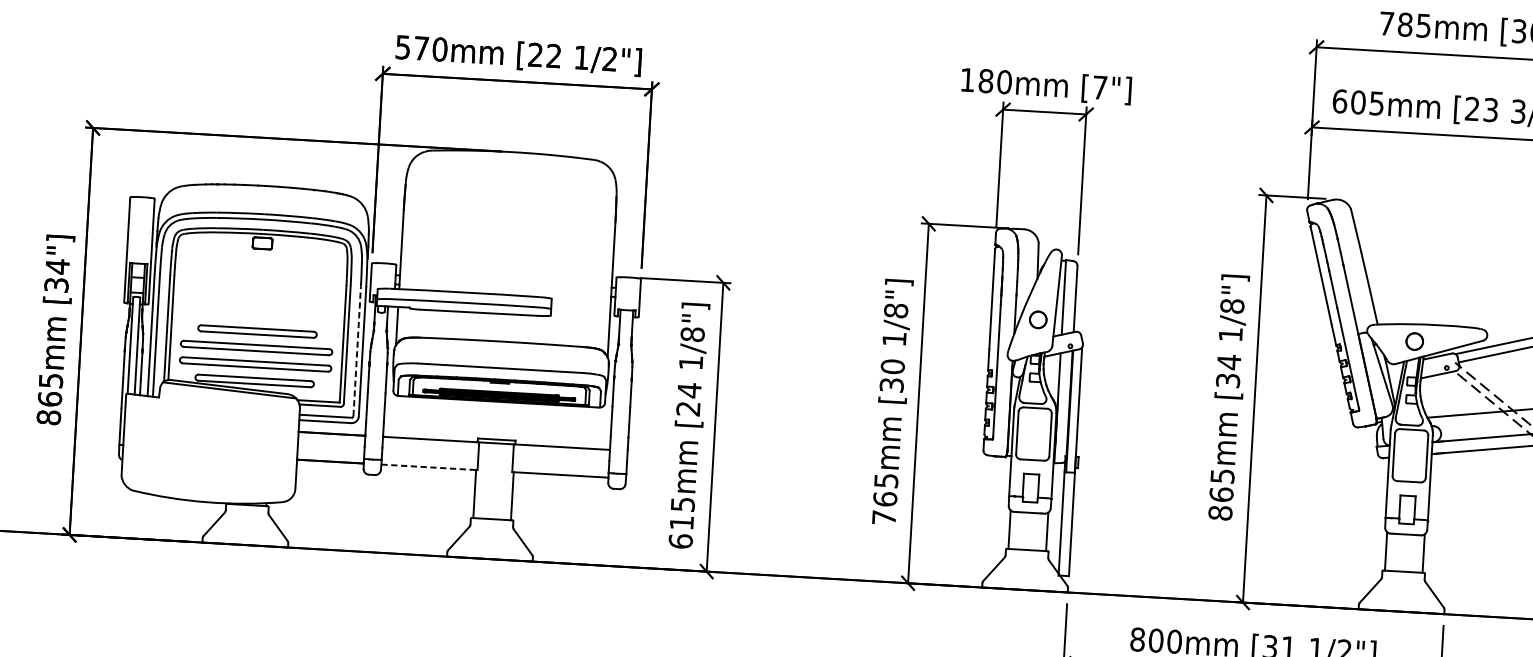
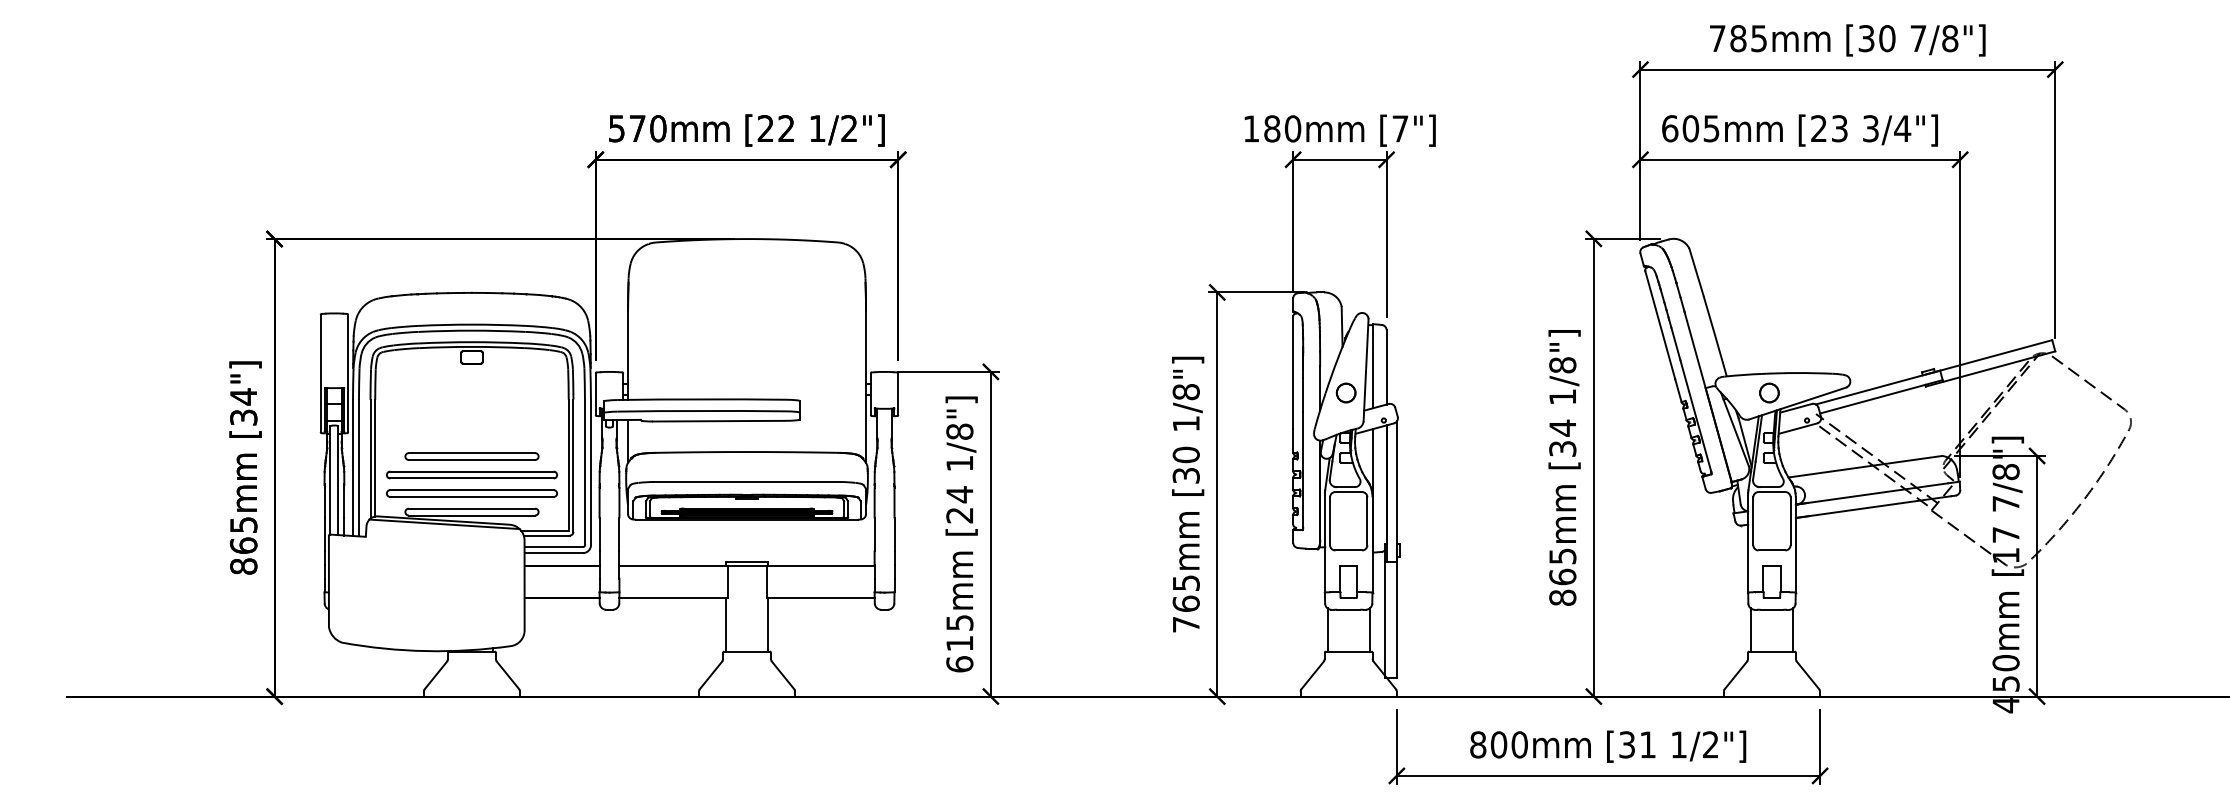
line: (356, 351) -> (584, 472), dashed -> solid
line: (429, 467) -> (673, 597), dashed -> solid

